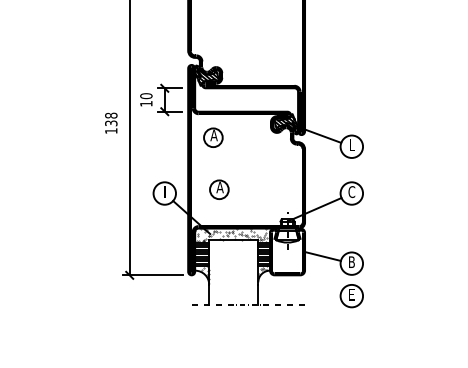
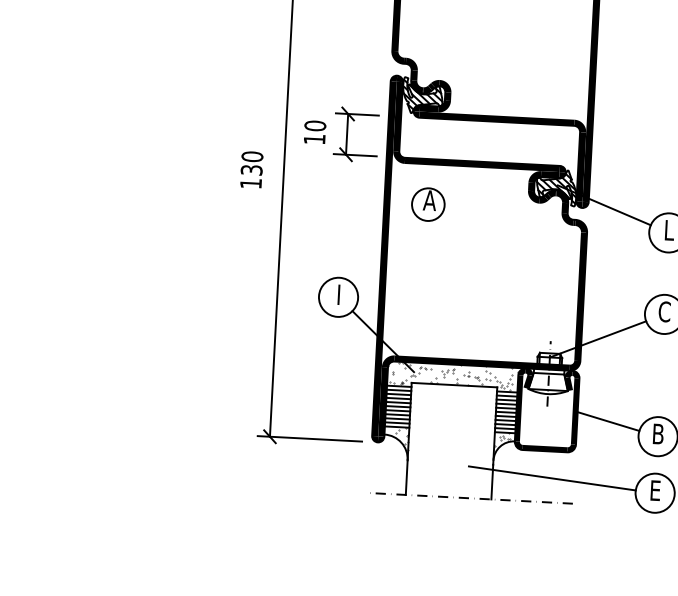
text: (111, 115) -> (252, 156), 138 -> 130
part: (219, 189) -> (434, 295), removed
line: (292, 290) -> (552, 478), added

